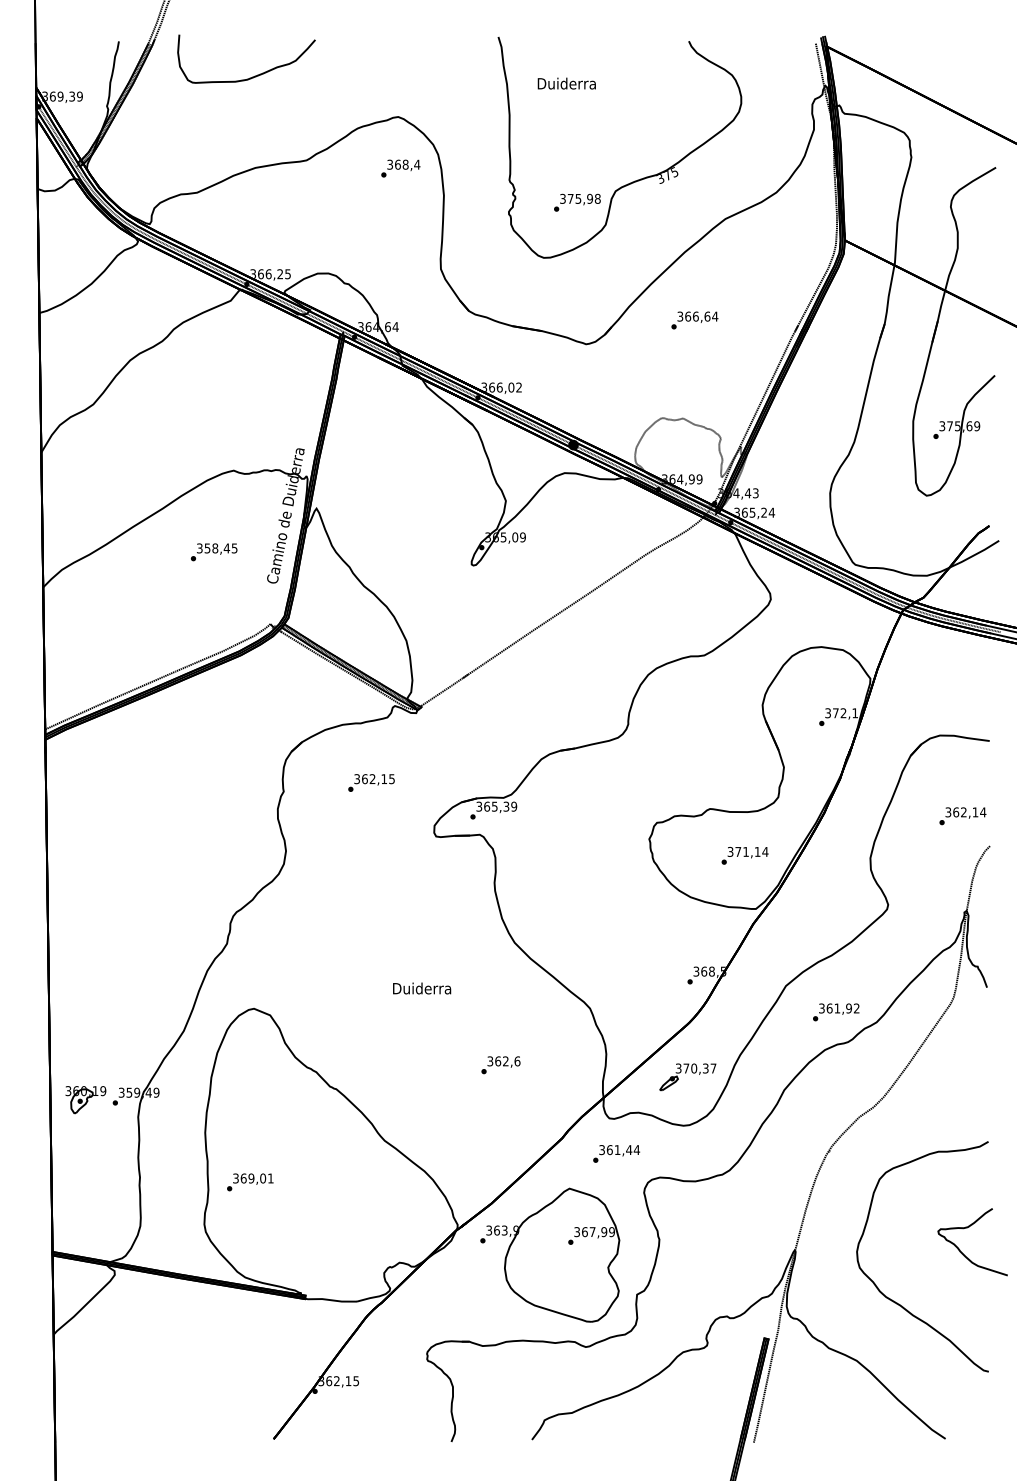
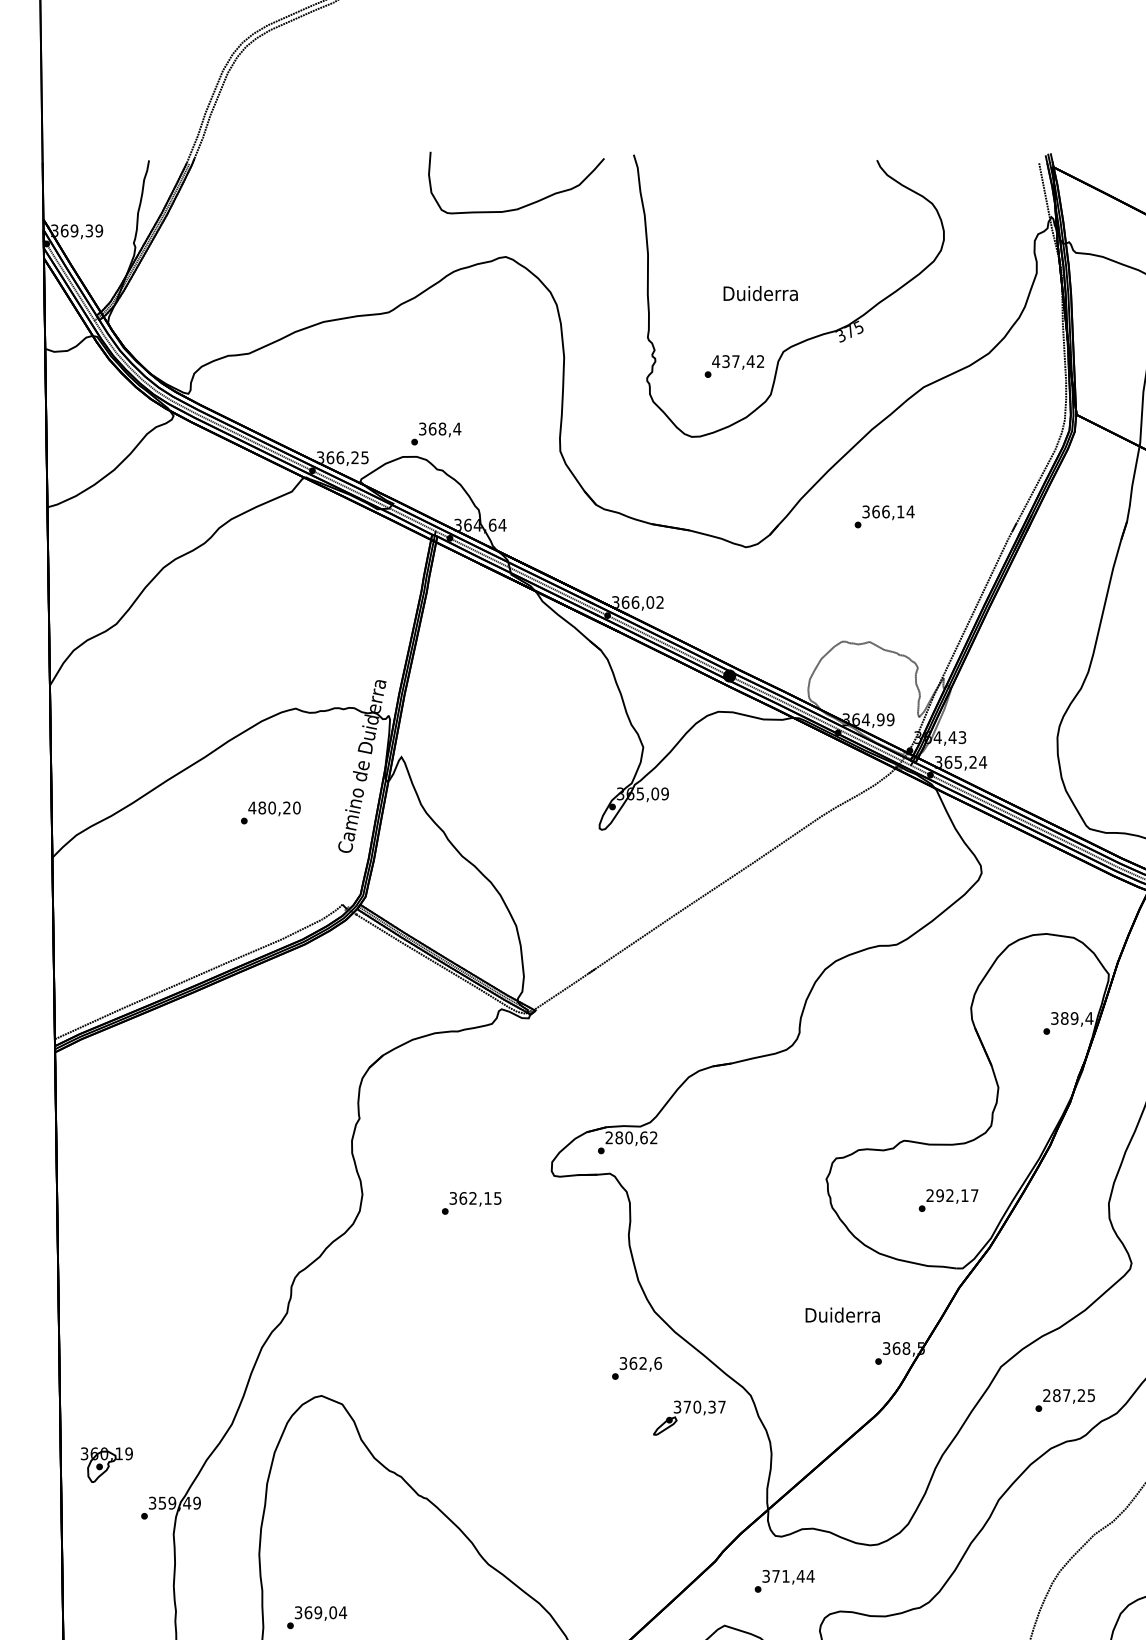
part: (252, 76) -> (524, 205), moved
text: (566, 83) -> (760, 293), moved
text: (400, 168) -> (435, 433), moved
text: (579, 198) -> (737, 361), 375,98 -> 437,42
text: (707, 316) -> (900, 511), 366,64 -> 366,14
text: (216, 548) -> (273, 808), 358,45 -> 480,20
text: (845, 713) -> (1077, 1018), 372,1 -> 389,4
text: (371, 782) -> (471, 1202), moved
text: (496, 806) -> (631, 1137), 365,39 -> 280,62
text: (747, 851) -> (951, 1195), 371,14 -> 292,17
text: (422, 988) -> (843, 1315), moved
text: (839, 1008) -> (1069, 1395), 361,92 -> 287,25
text: (500, 1065) -> (636, 1368), moved
part: (687, 1077) -> (688, 1418), moved
part: (85, 1100) -> (106, 1465), moved
text: (609, 1150) -> (775, 1576), 361,44 -> 371,44
text: (270, 1178) -> (342, 1612), 369,01 -> 369,04

